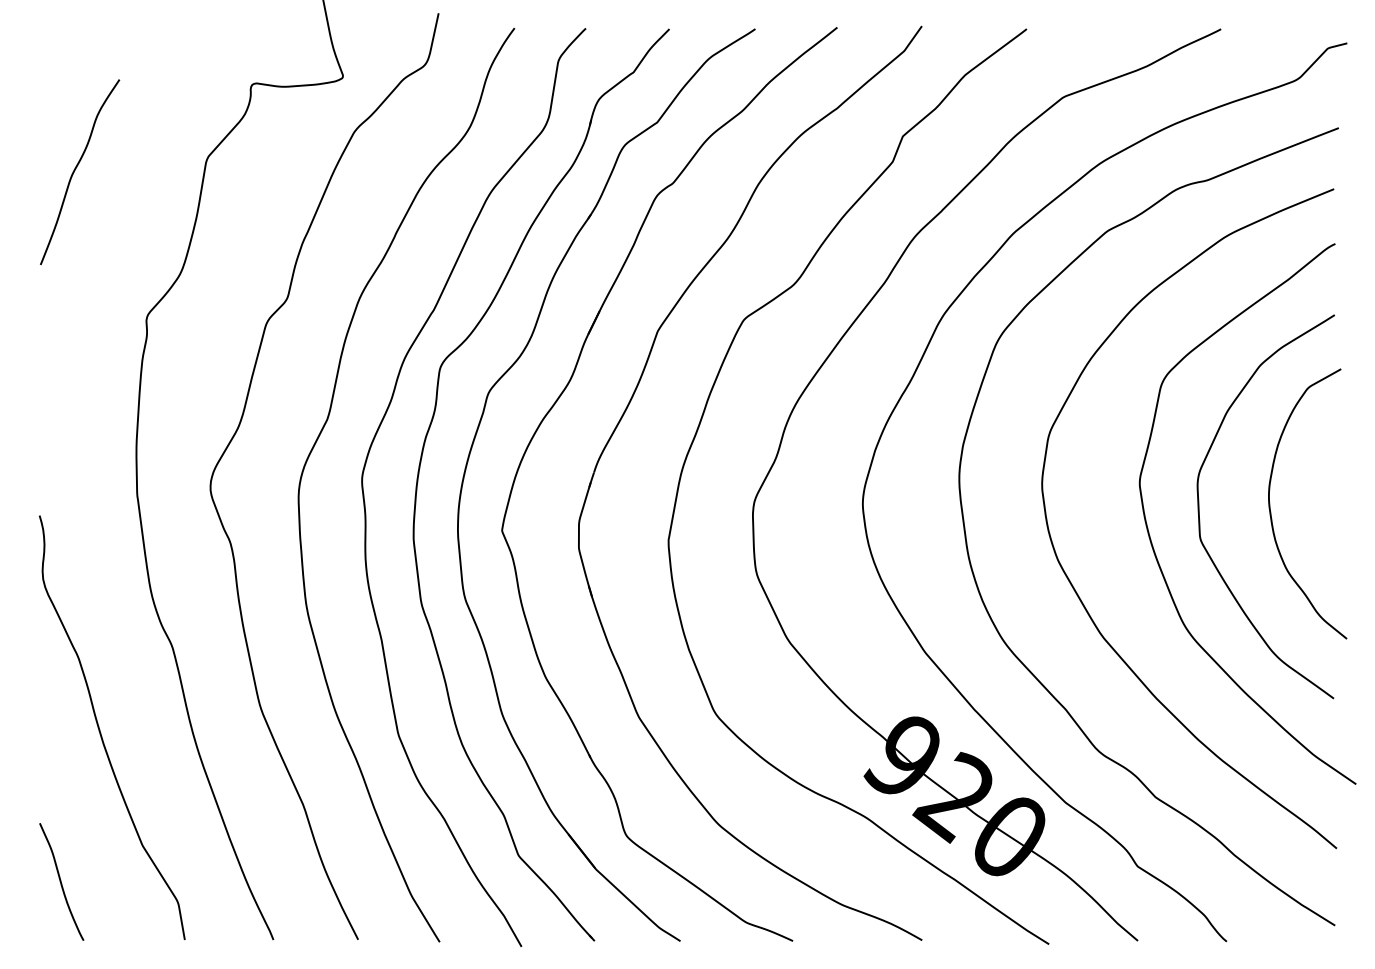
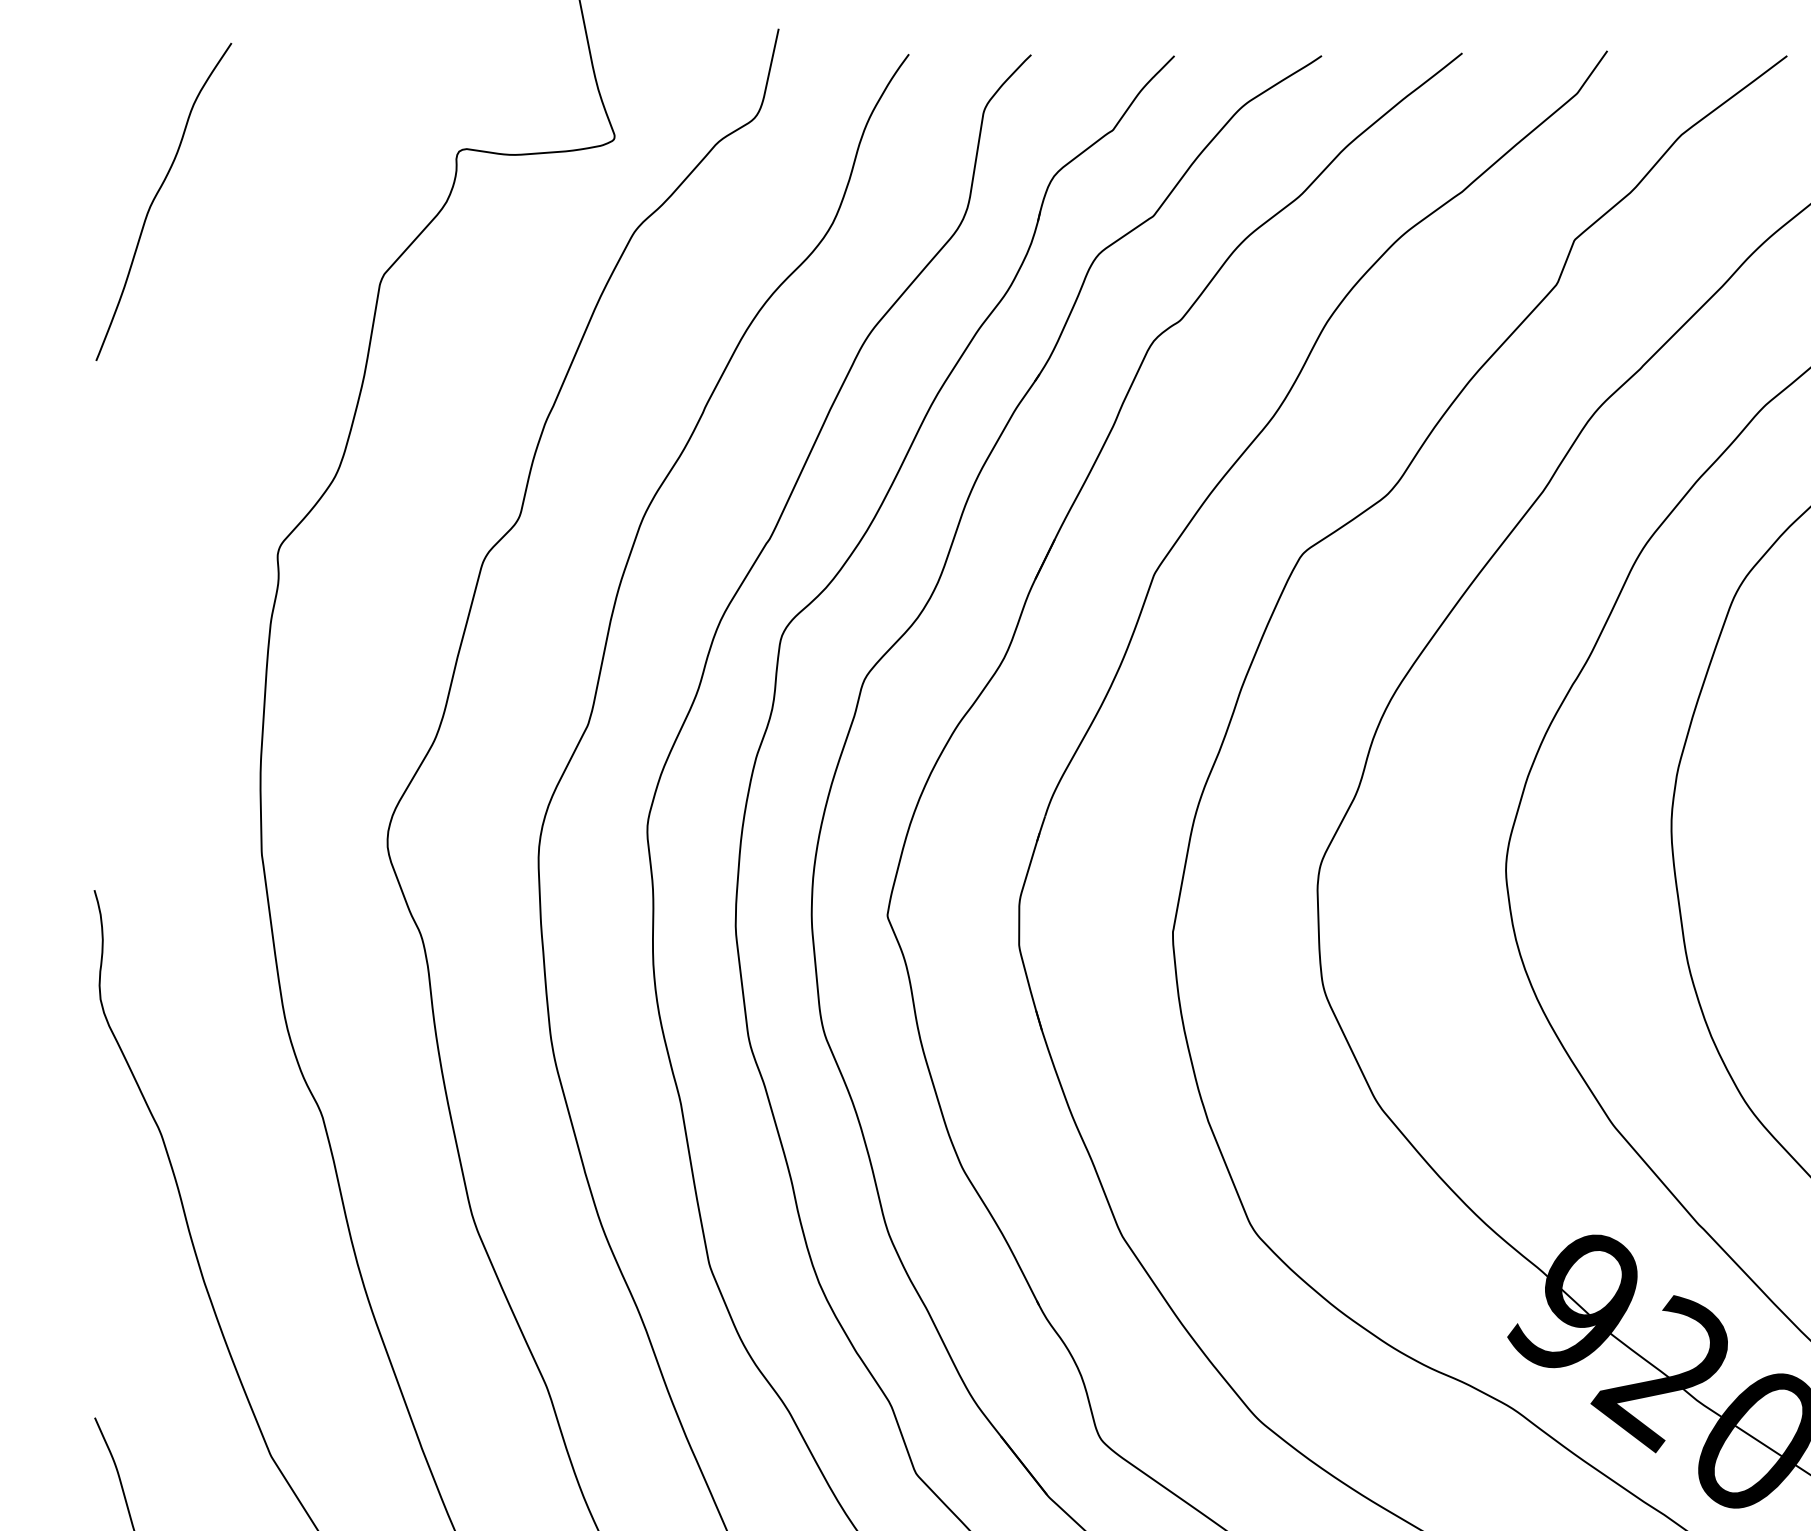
curve: (76, 169) -> (157, 197), moved

